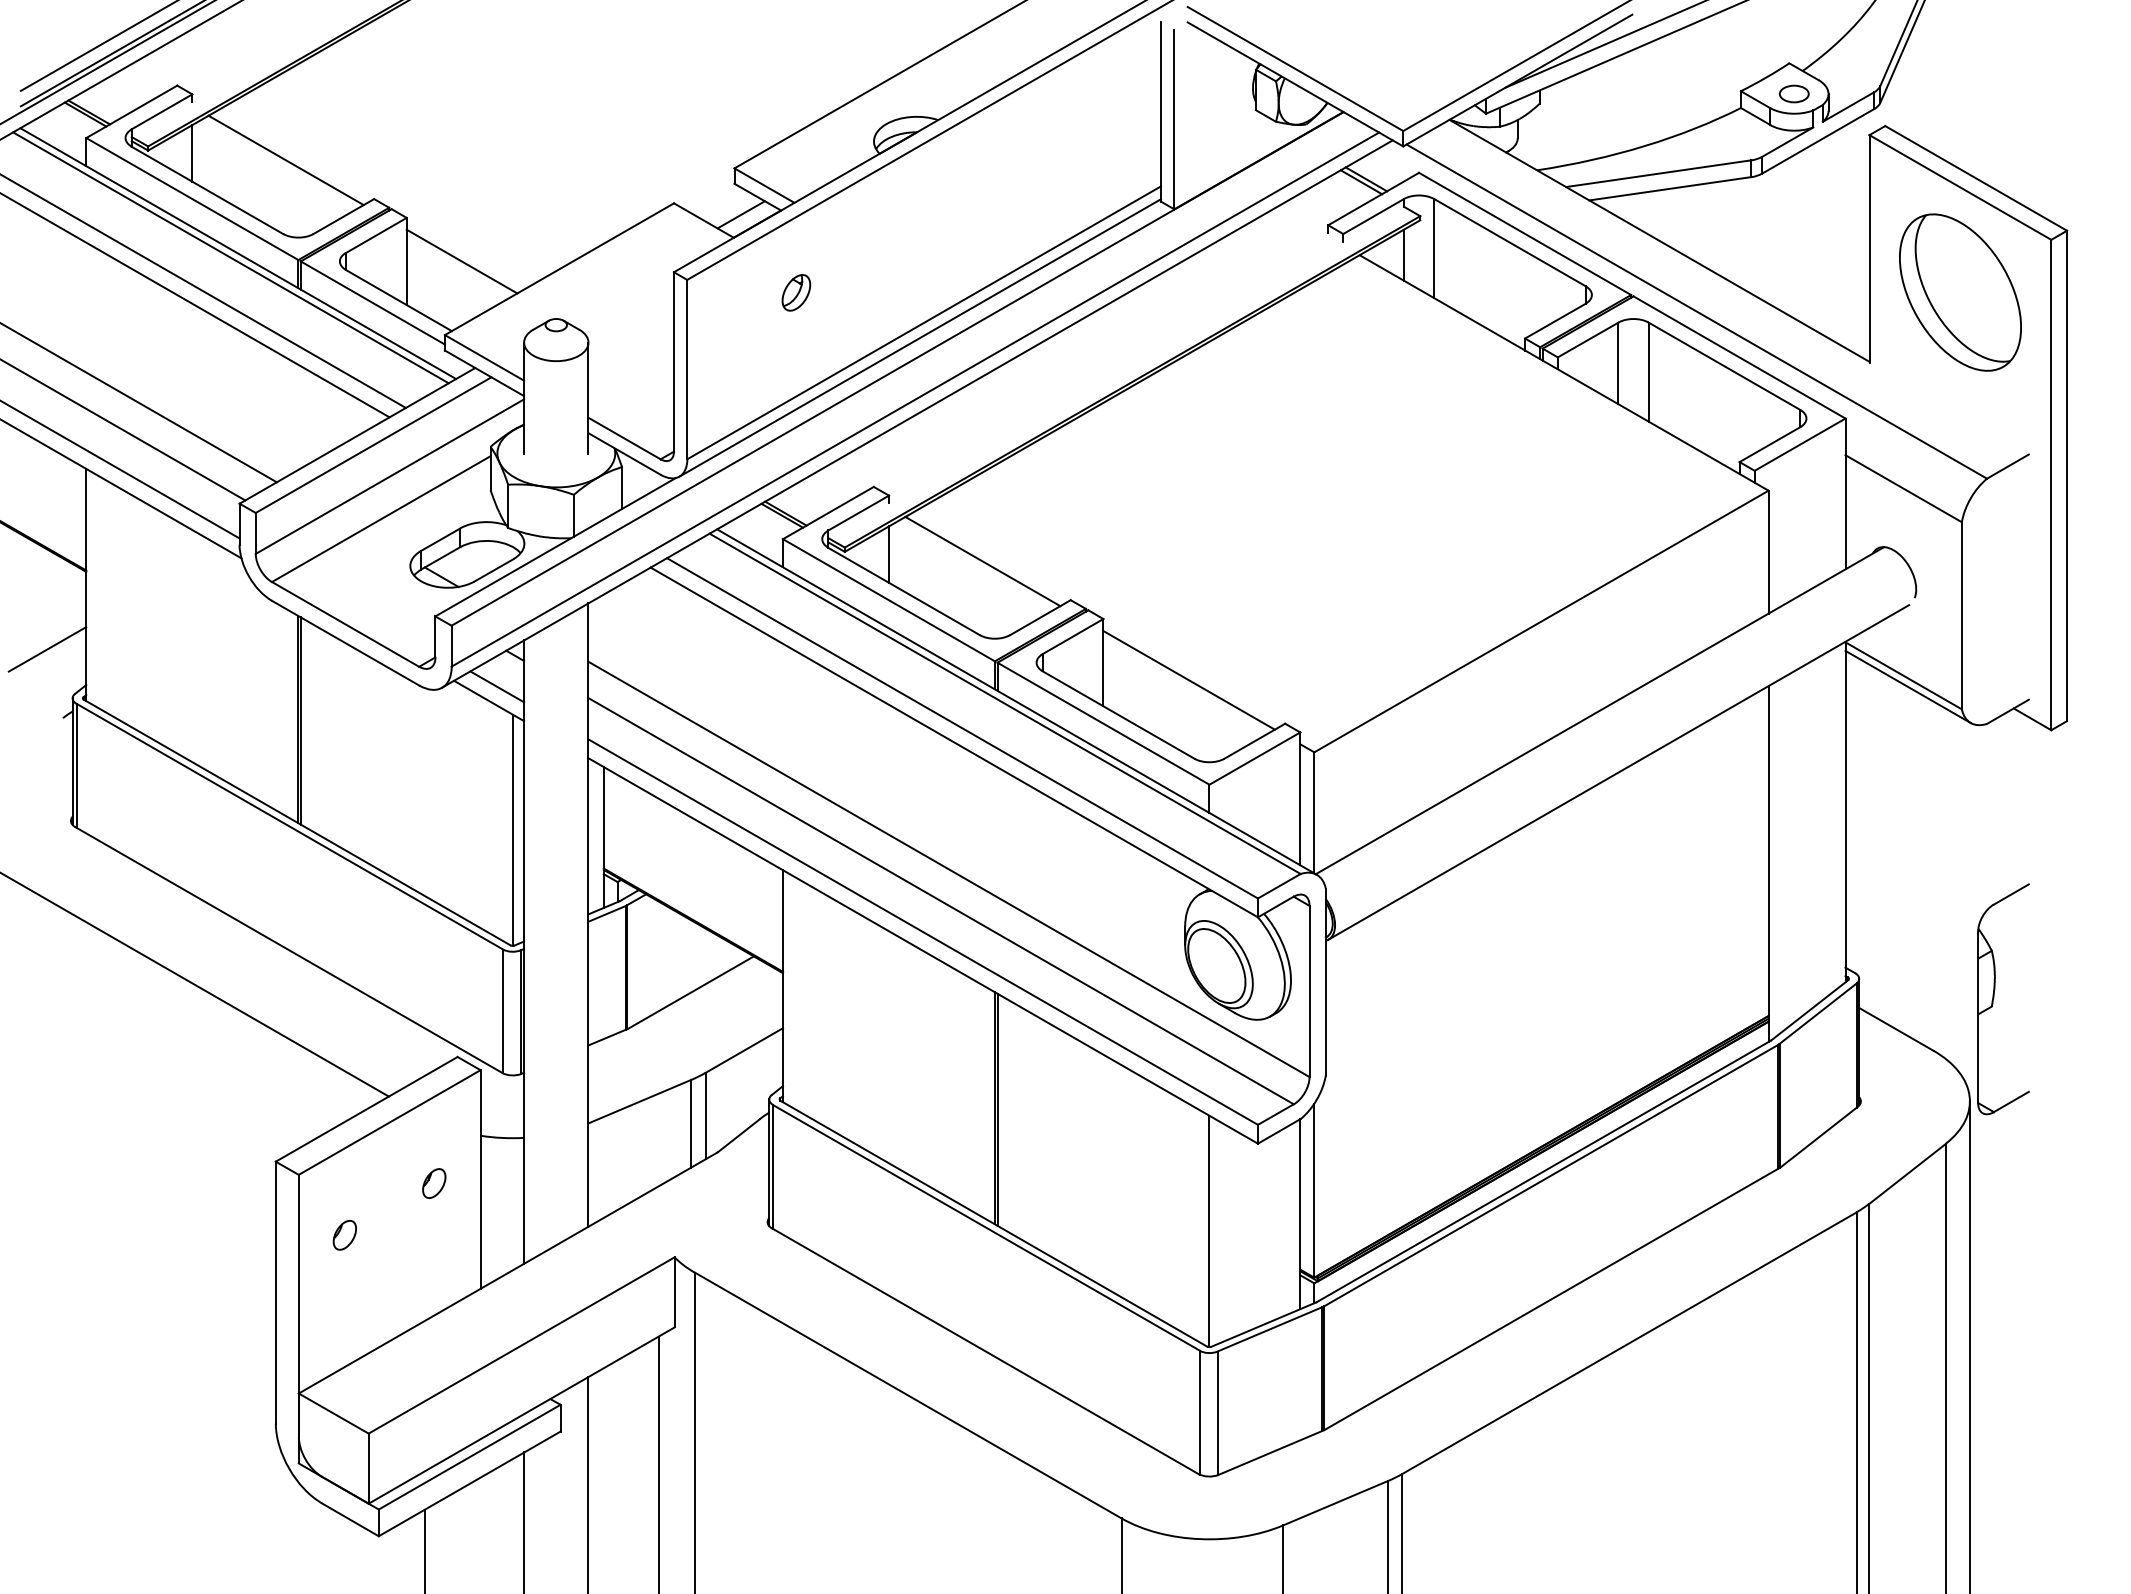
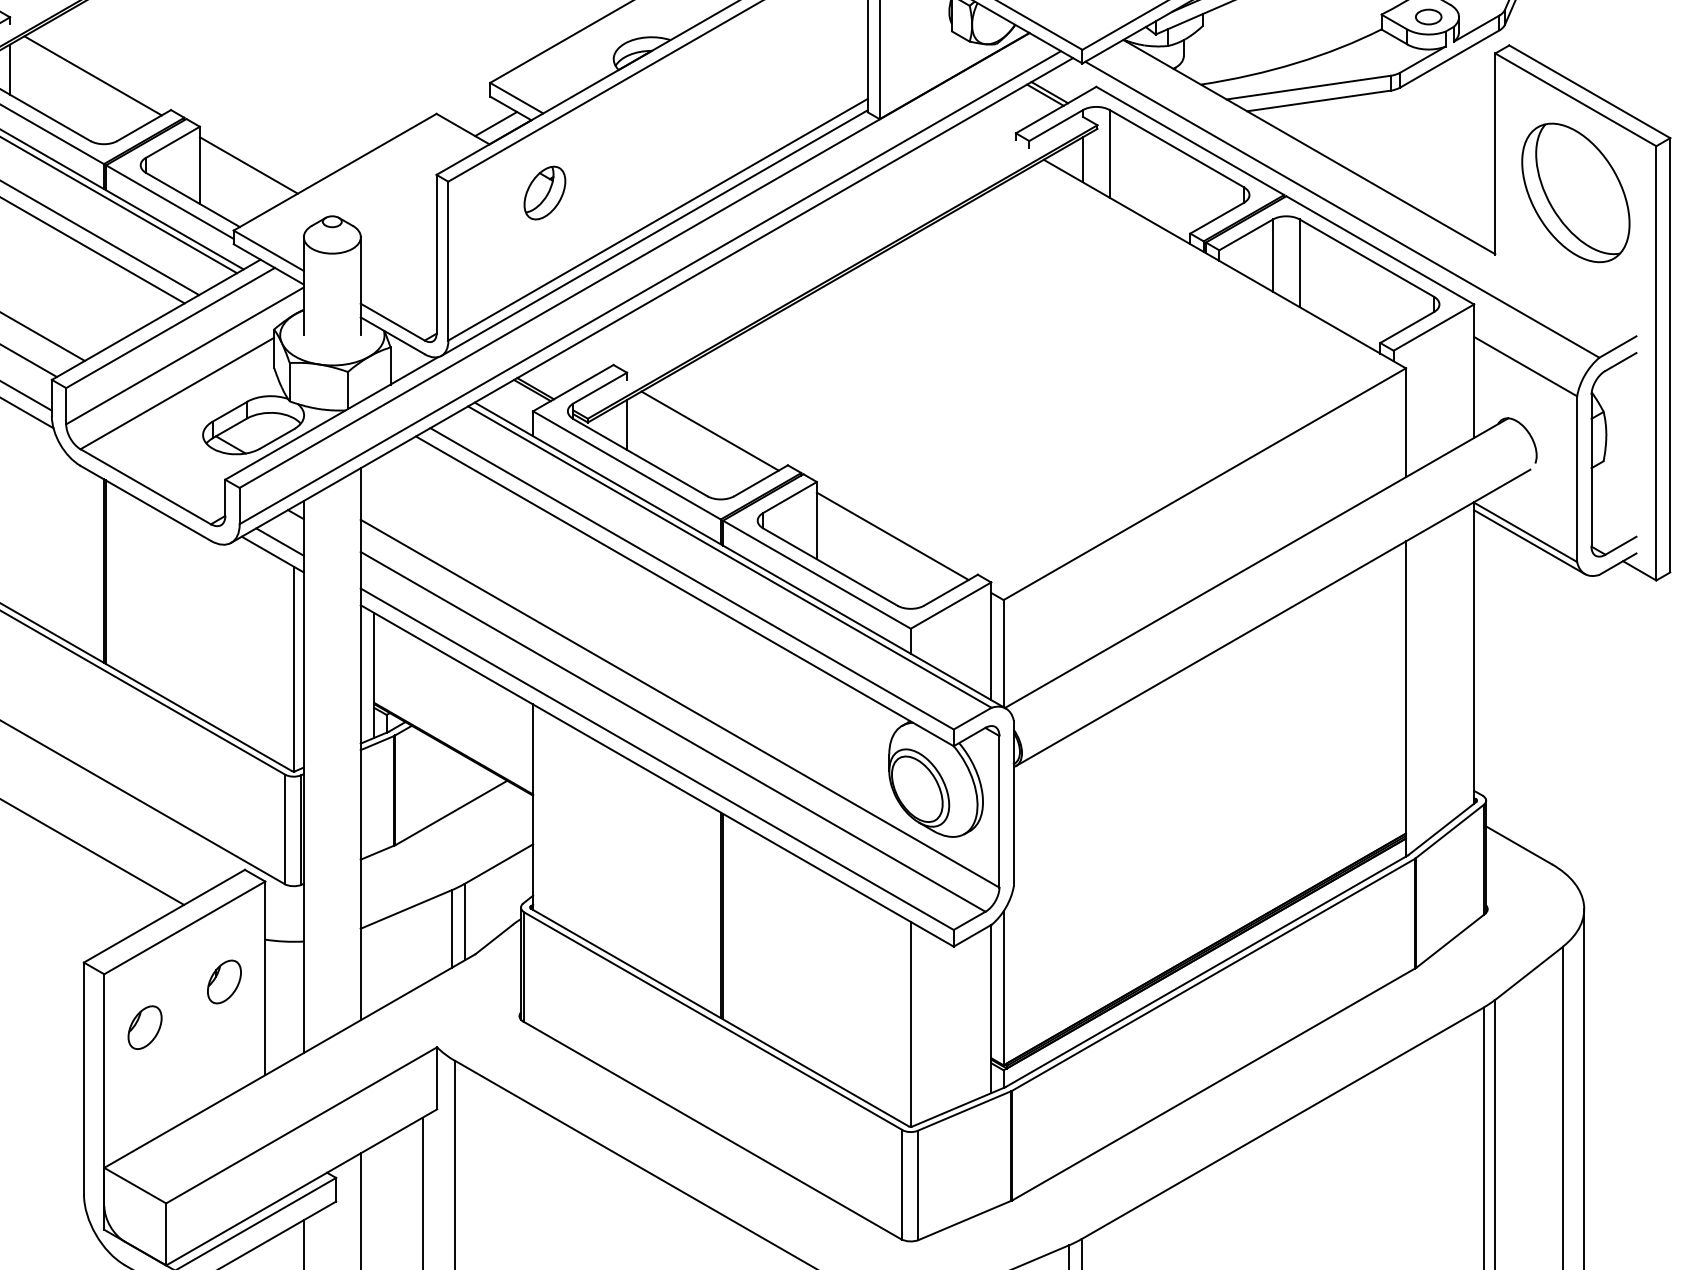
part: (796, 292) -> (545, 192), size x1.67
part: (1994, 998) -> (1606, 454), moved
part: (433, 1183) -> (223, 981), size x1.67
part: (344, 1235) -> (144, 1027), size x1.67

